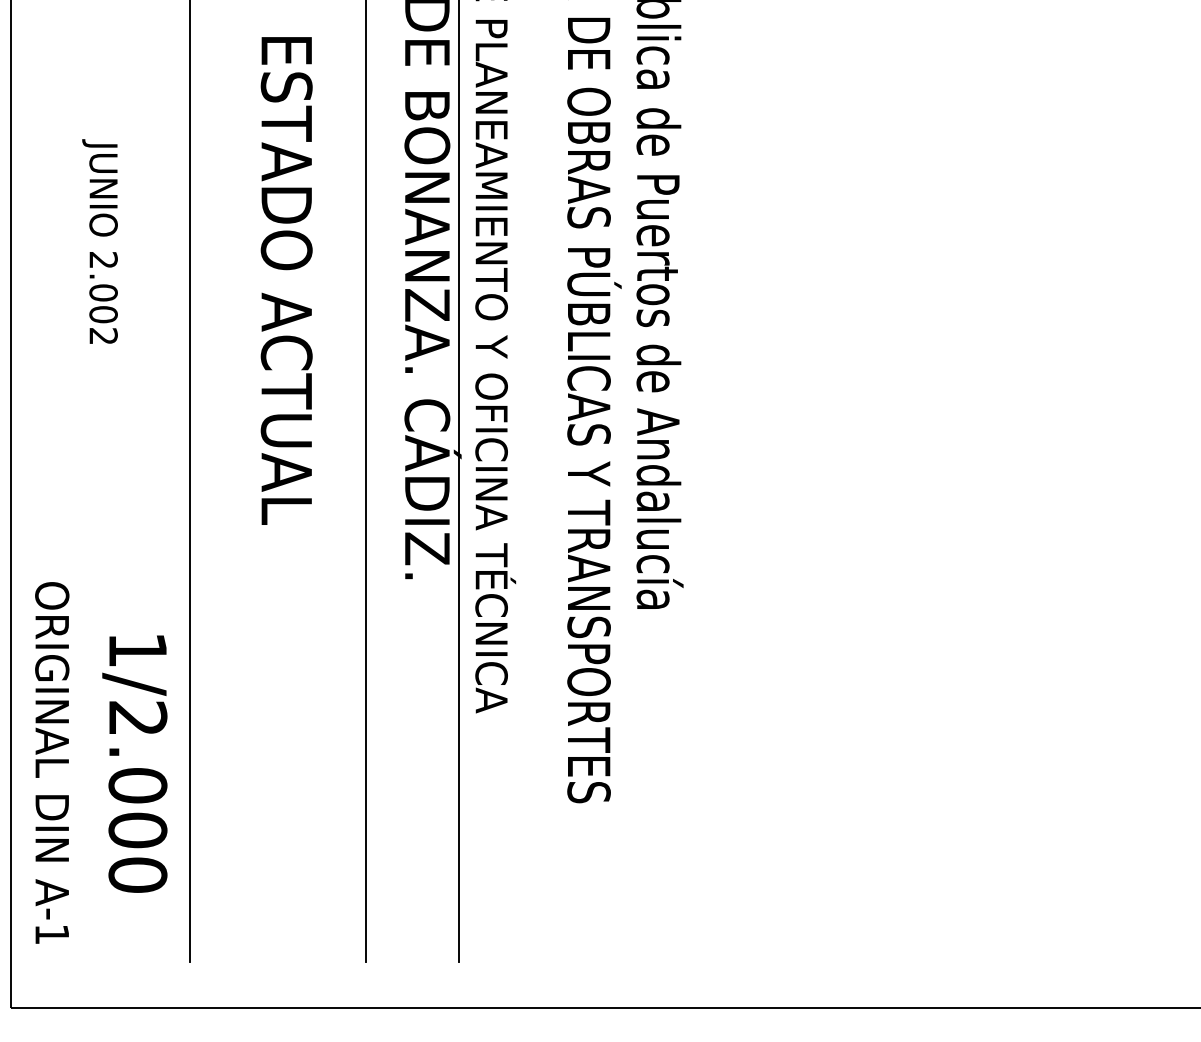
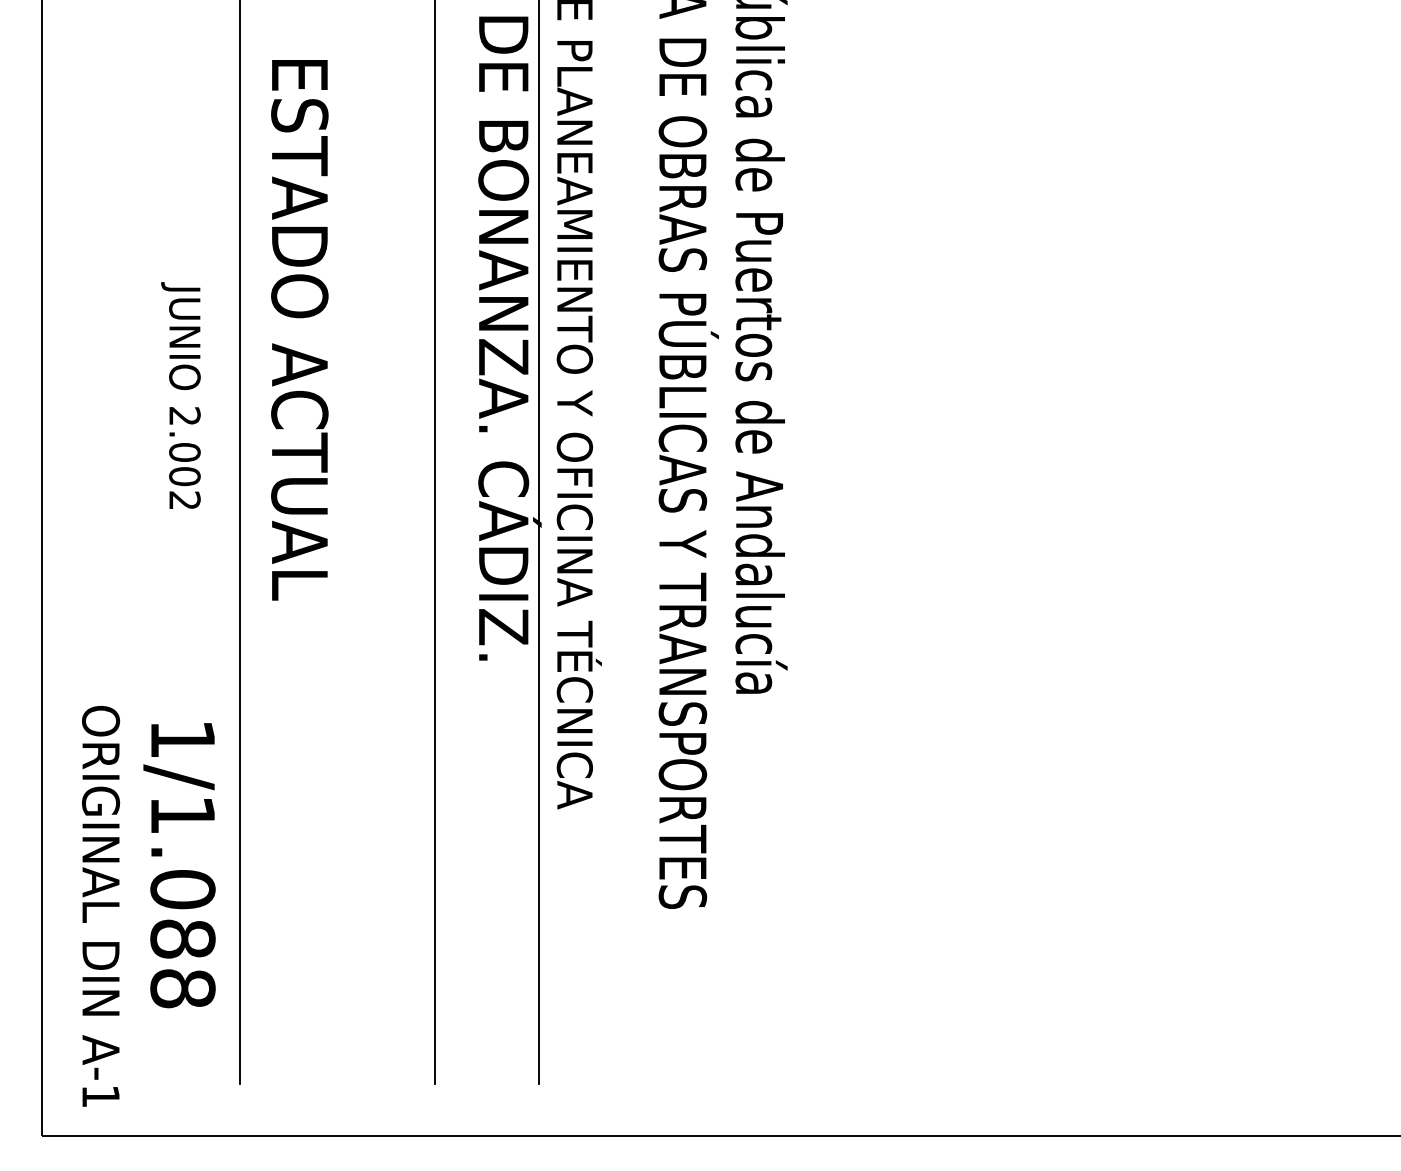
text: (99, 241) -> (180, 395), moved
text: (286, 281) -> (299, 330), moved
text: (52, 763) -> (101, 906), moved
text: (137, 797) -> (182, 902), 1/2.000 -> 1/1.088

